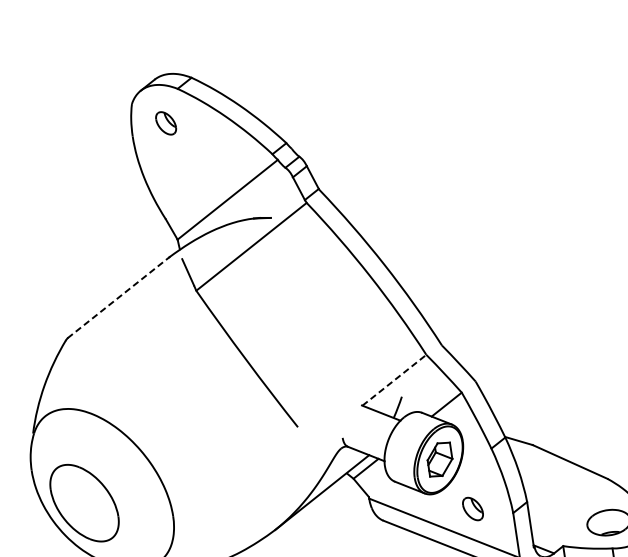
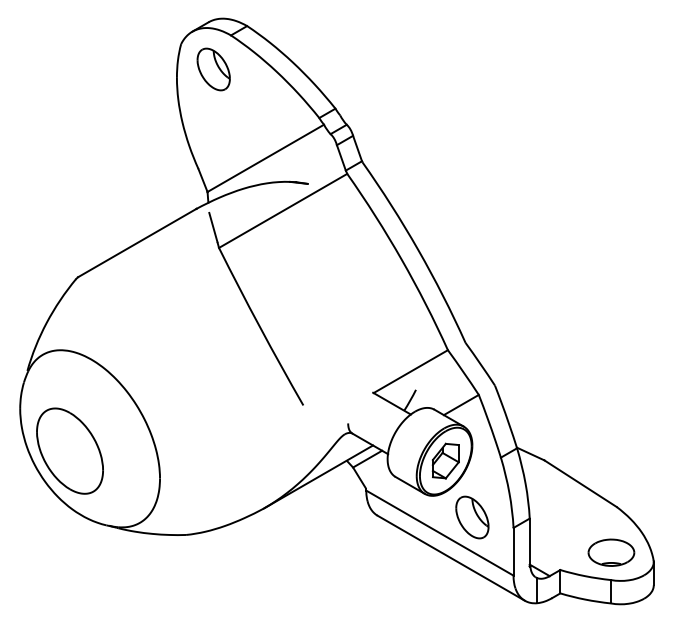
part: (165, 123) -> (213, 69), size x1.67
line: (118, 297) -> (137, 242), dashed -> solid
line: (394, 380) -> (410, 371), dashed -> solid
part: (473, 509) -> (472, 517), size x1.67

